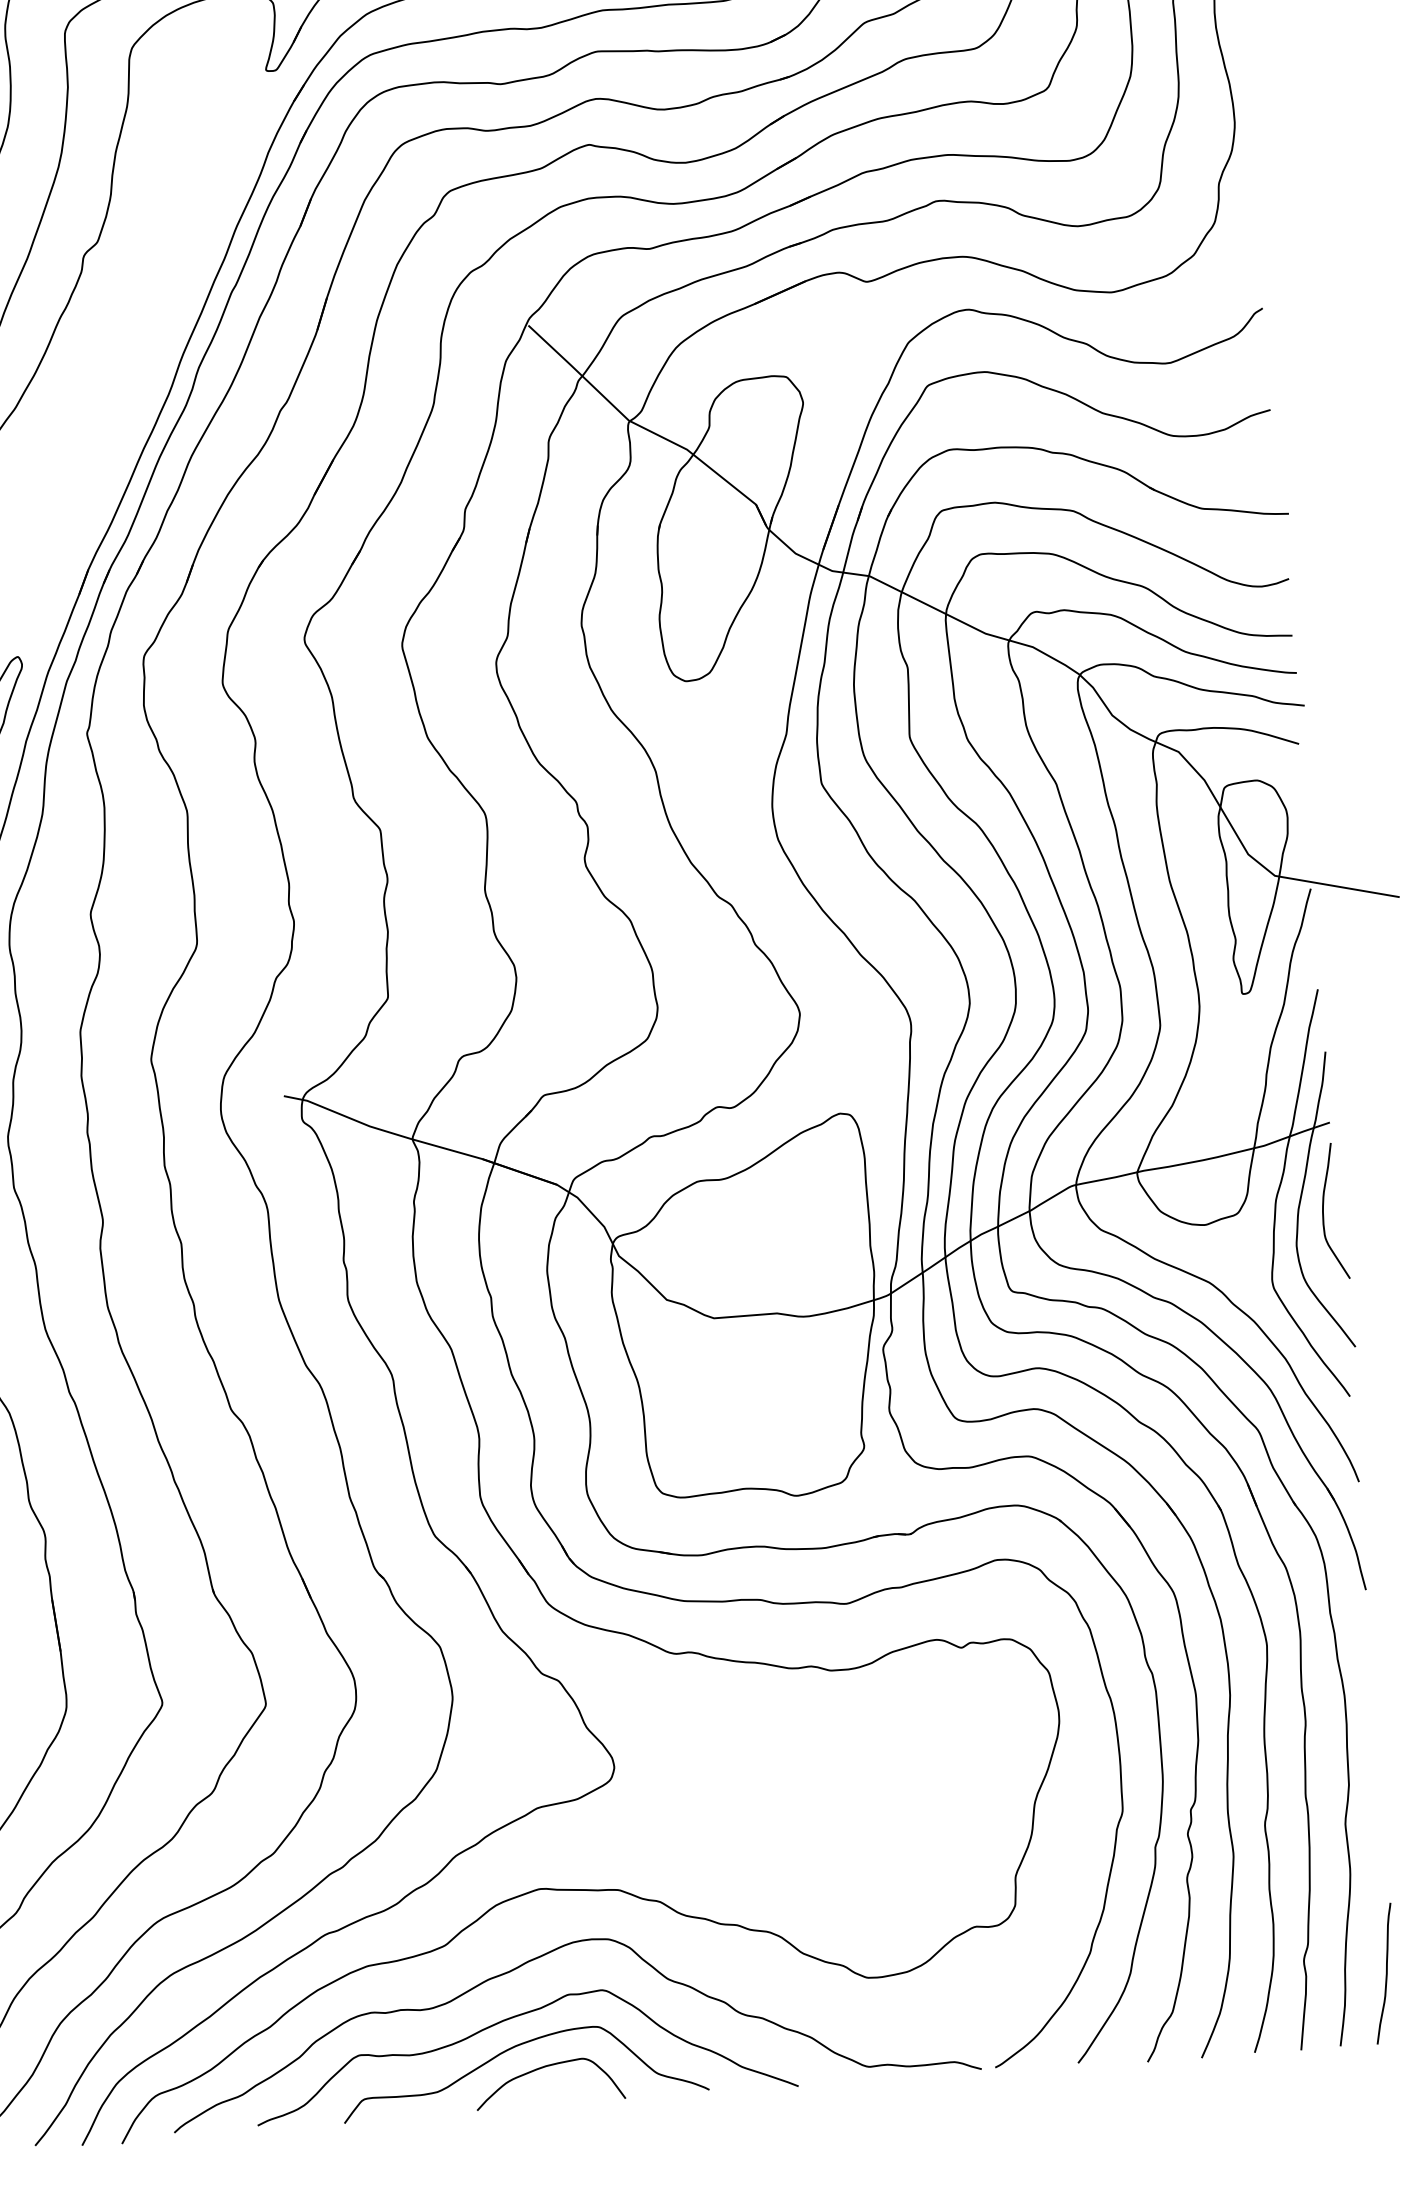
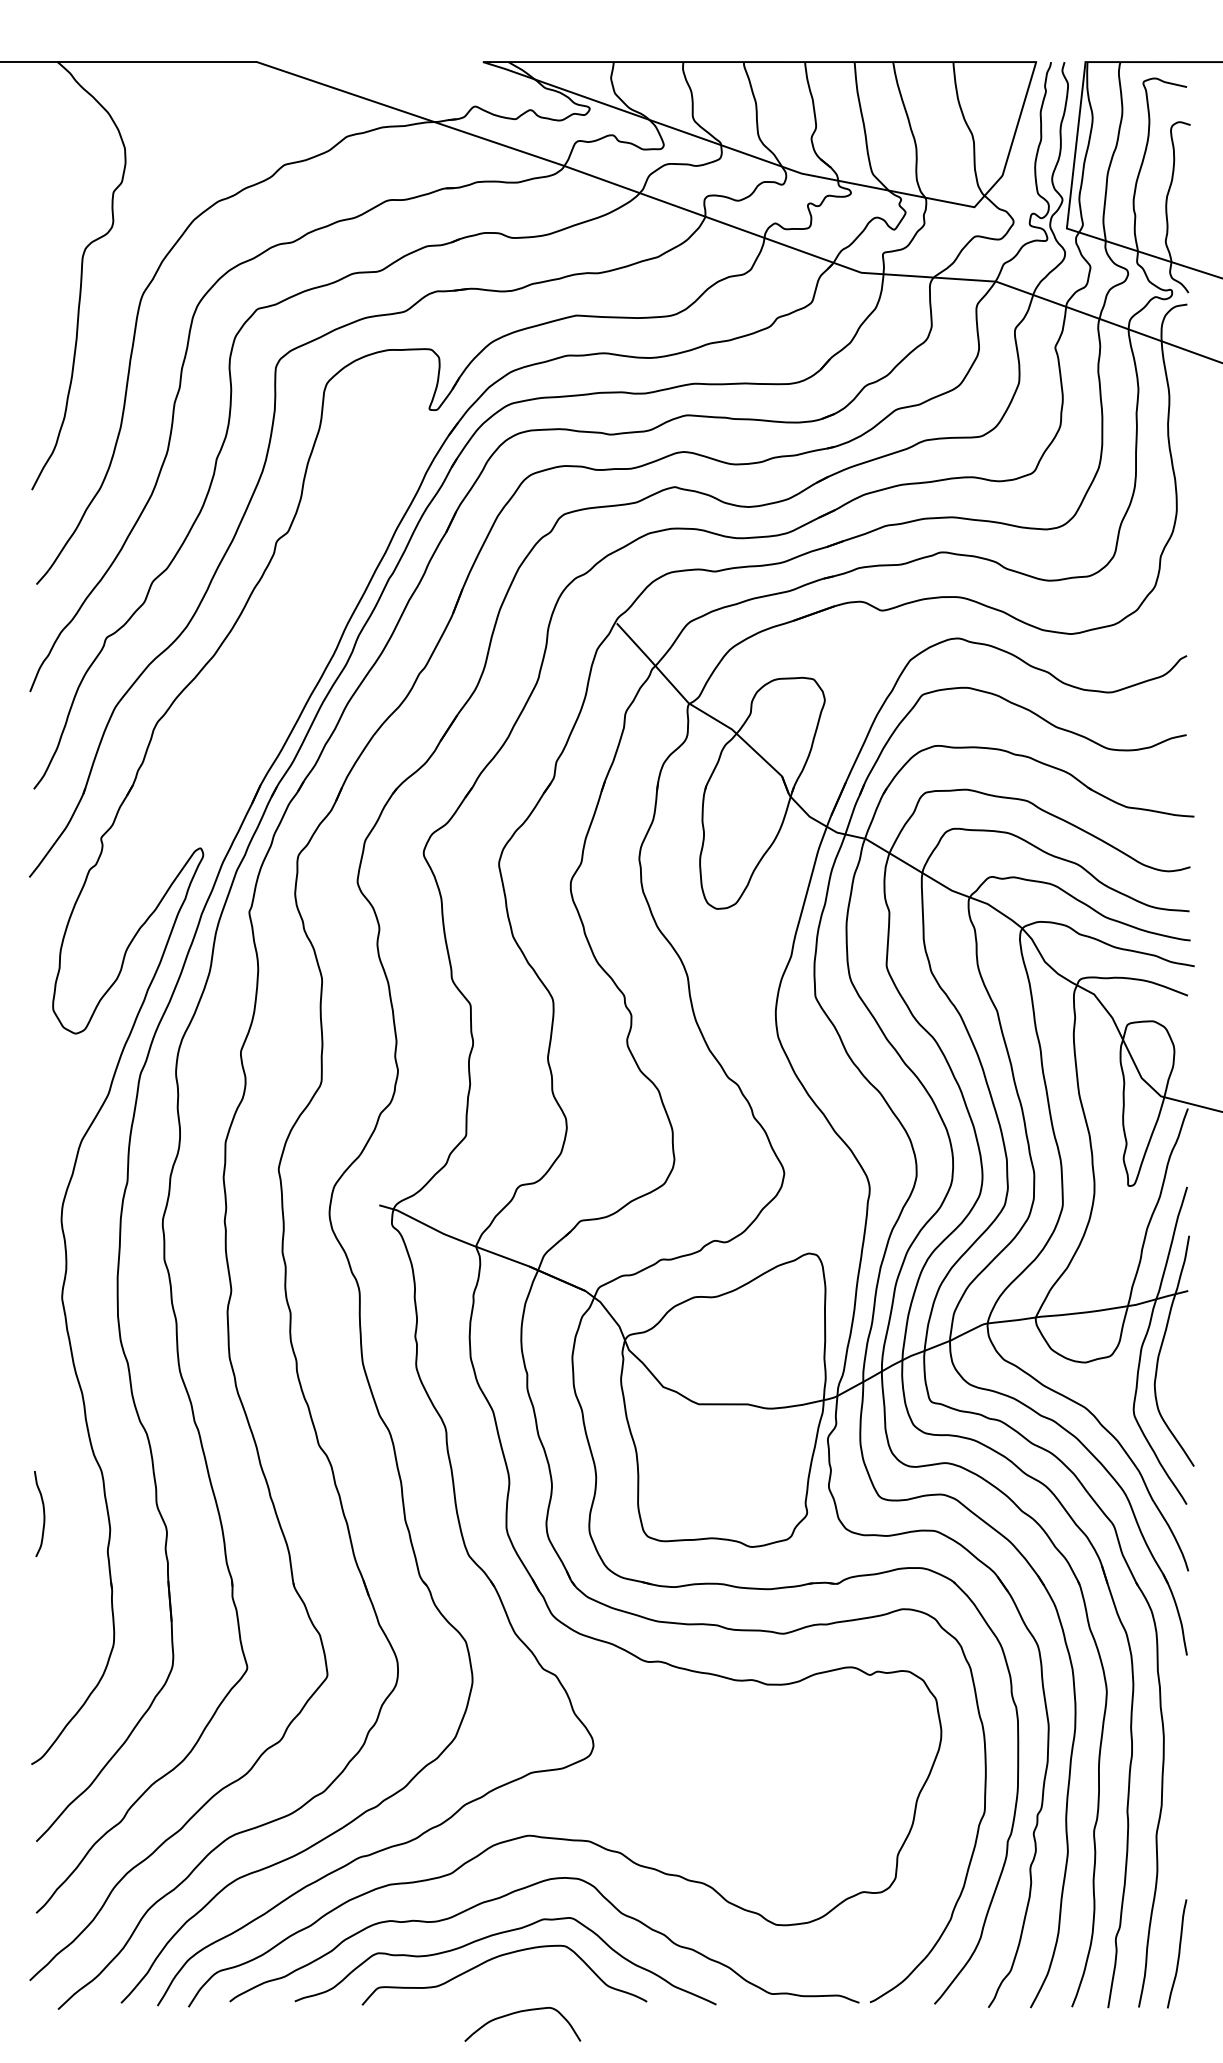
curve: (1324, 1211) -> (1178, 1359), removed
curve: (546, 2067) -> (521, 2012), moved

